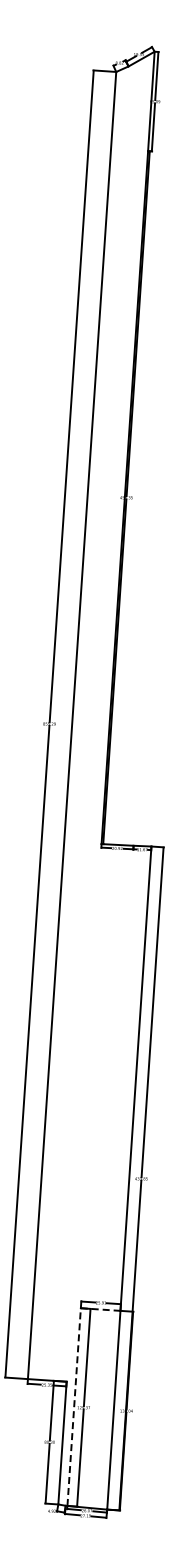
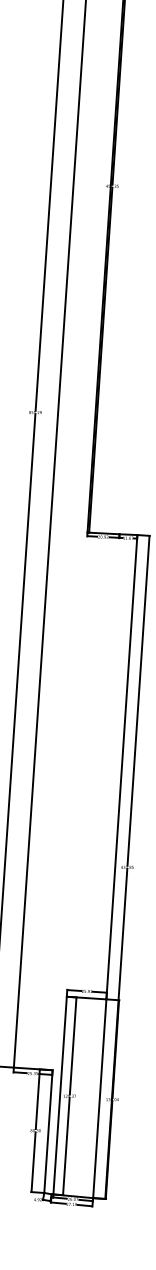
line: (75, 1386) -> (61, 1075), dashed -> solid

